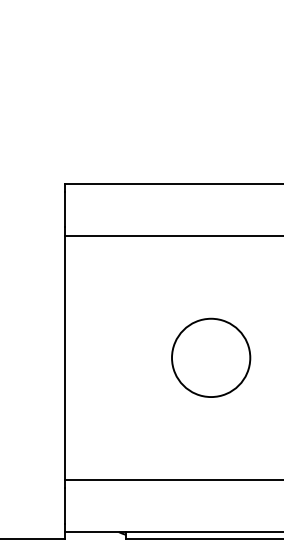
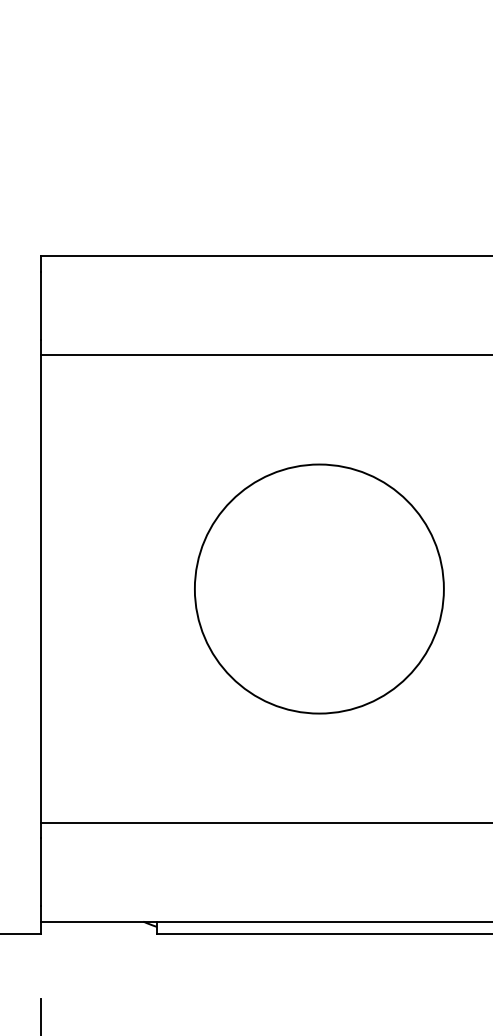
circle: (210, 357) -> (318, 588), size x1.67

